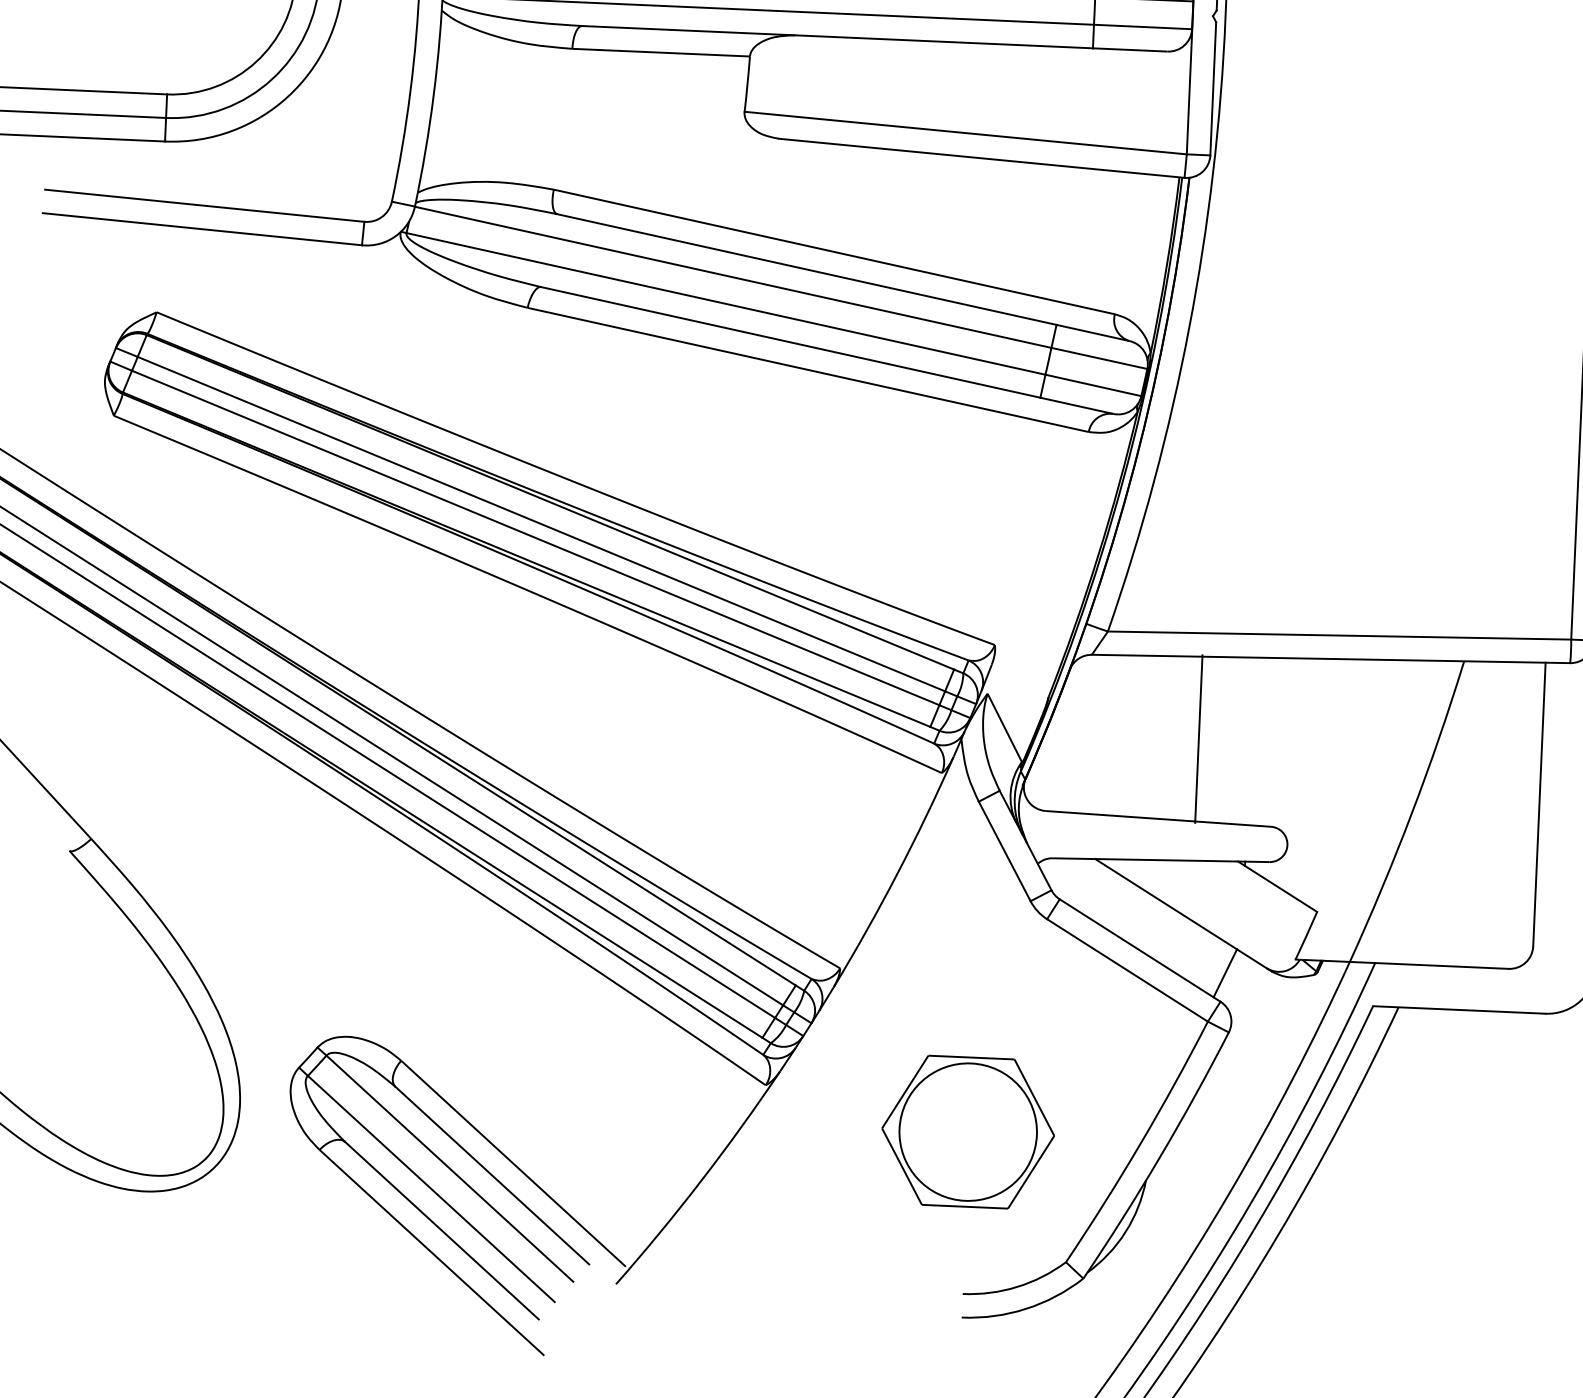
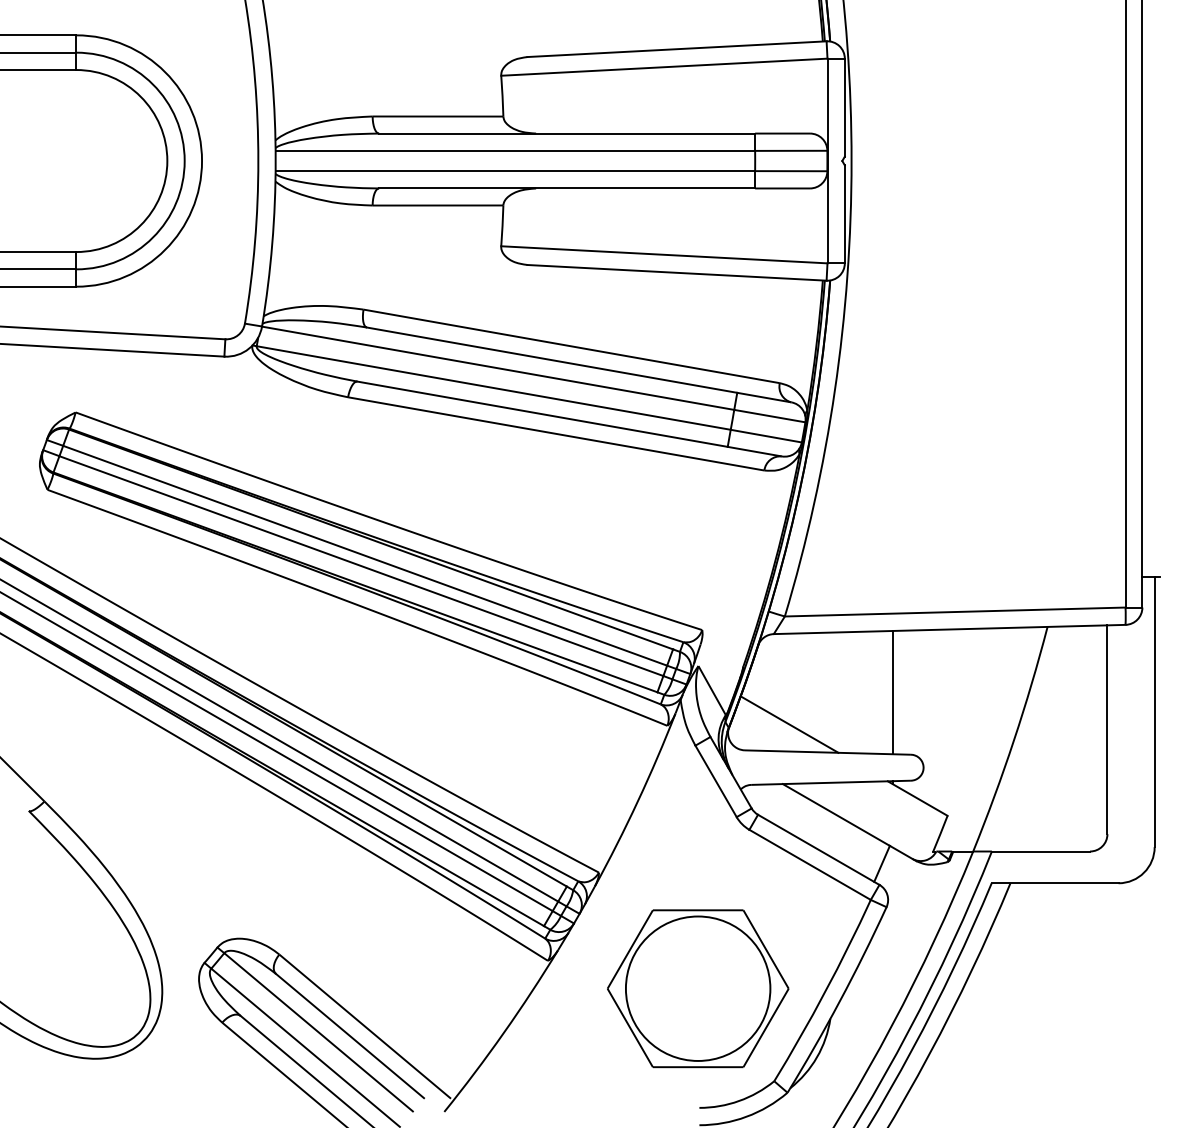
line: (1199, 738) -> (893, 692), moved
line: (1107, 778) -> (789, 724), added
part: (968, 1131) -> (698, 988), size x1.43

